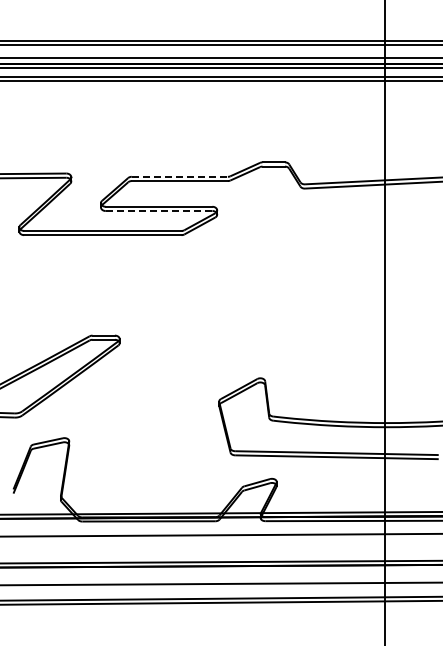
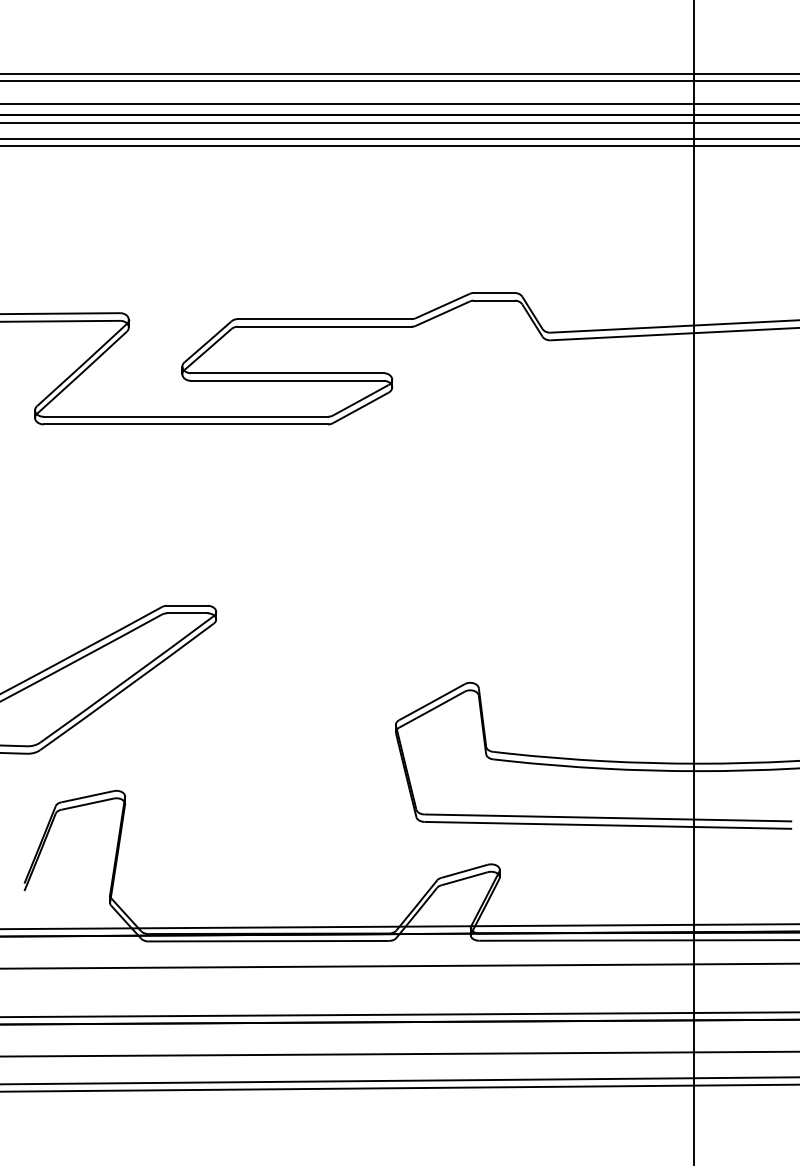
line: (180, 176) -> (325, 318), dashed -> solid
line: (159, 211) -> (288, 381), dashed -> solid

